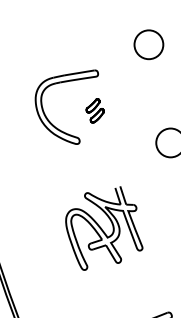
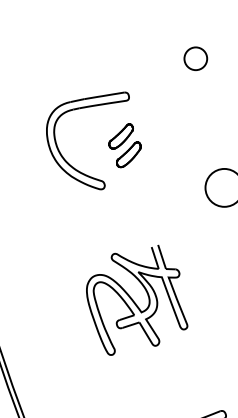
circle: (148, 44) -> (195, 58), size x0.6
part: (95, 110) -> (125, 145), size x1.4

